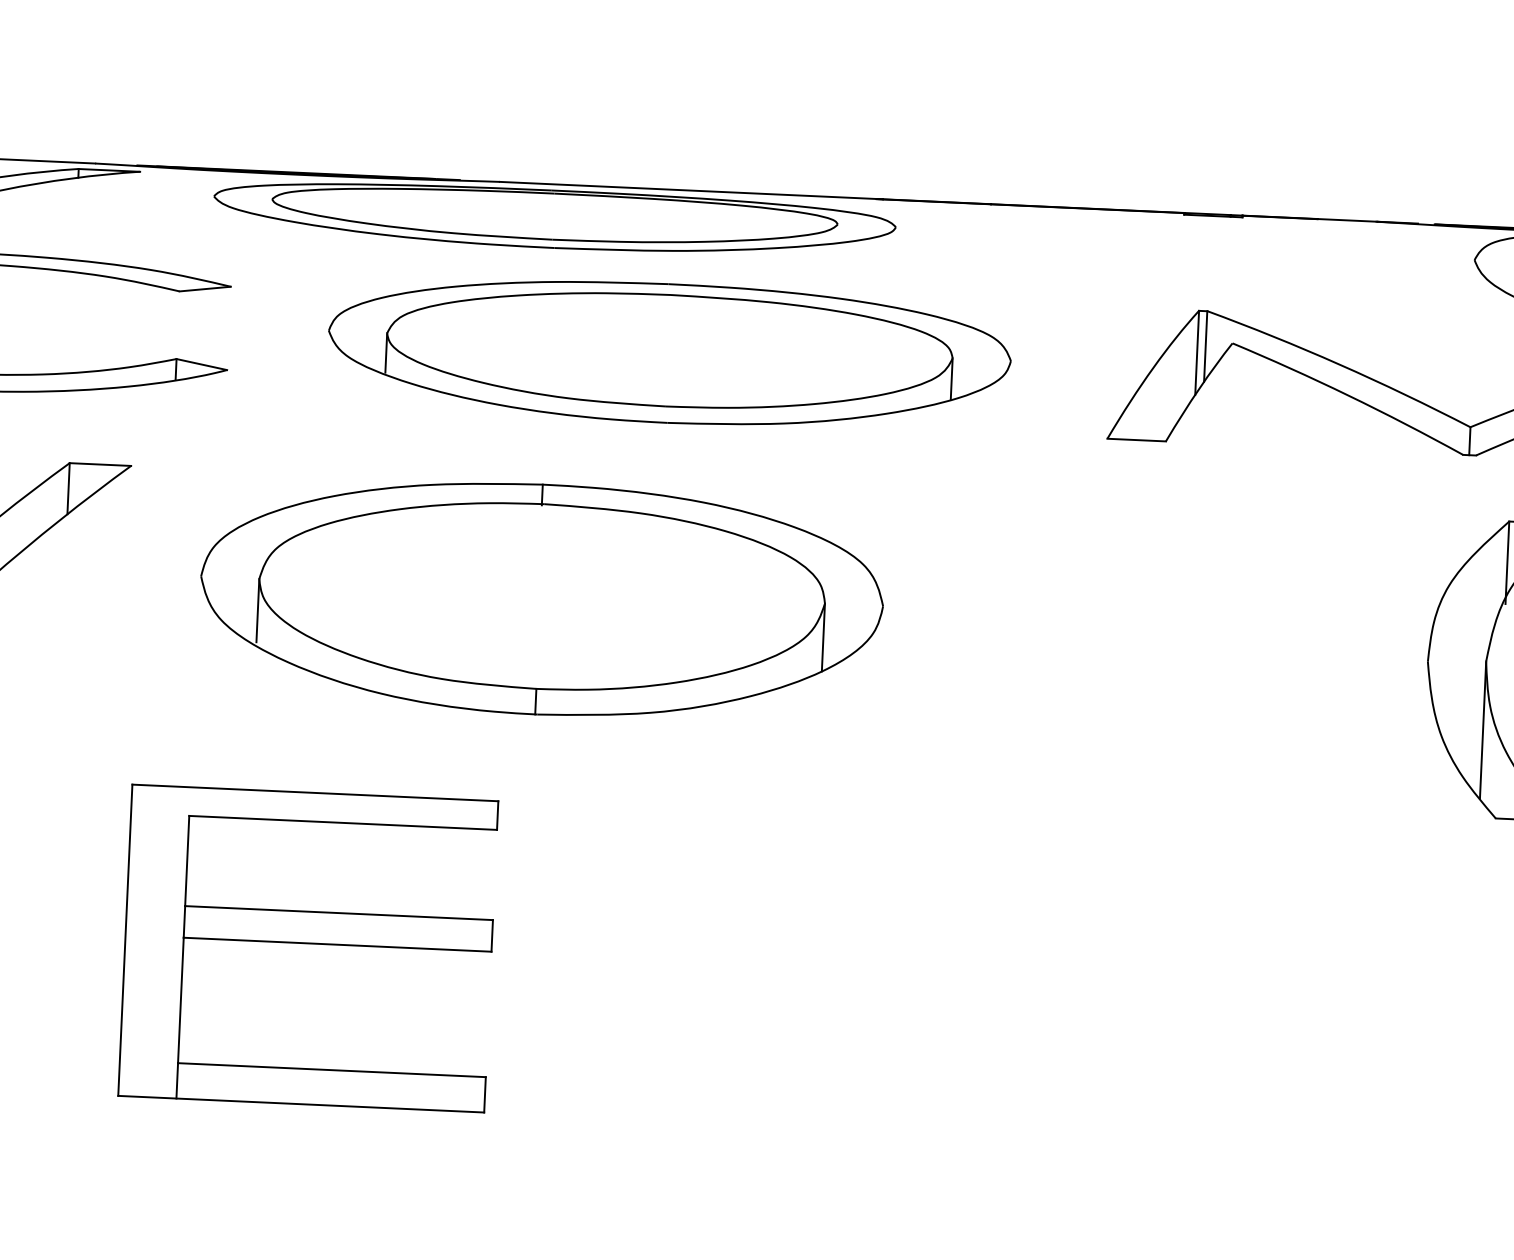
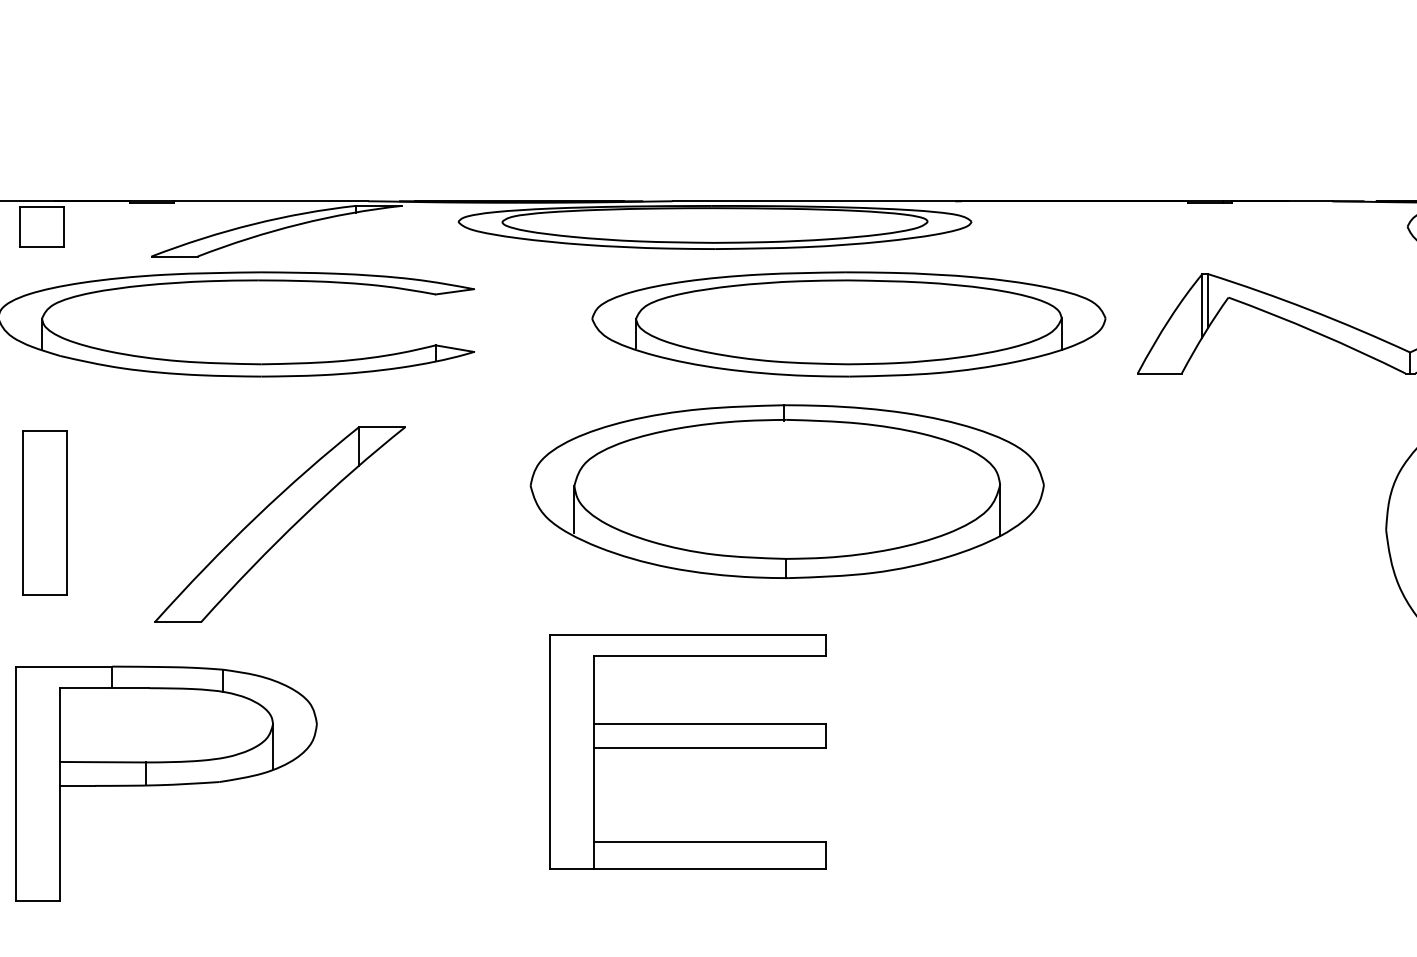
part: (669, 353) -> (848, 324), moved
part: (540, 599) -> (786, 491), moved
part: (307, 948) -> (687, 751), moved

